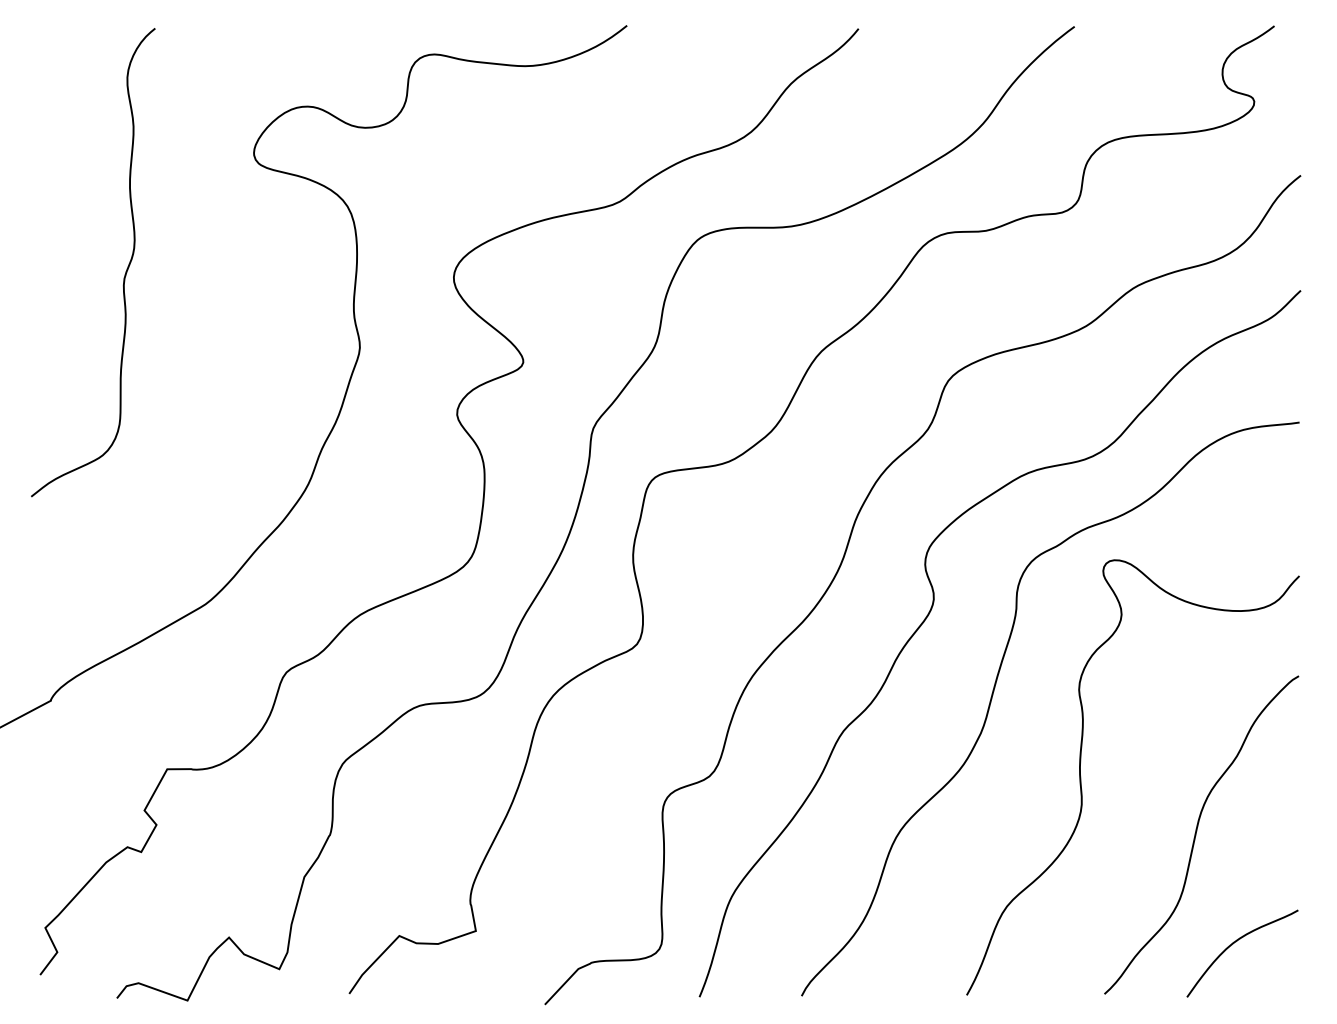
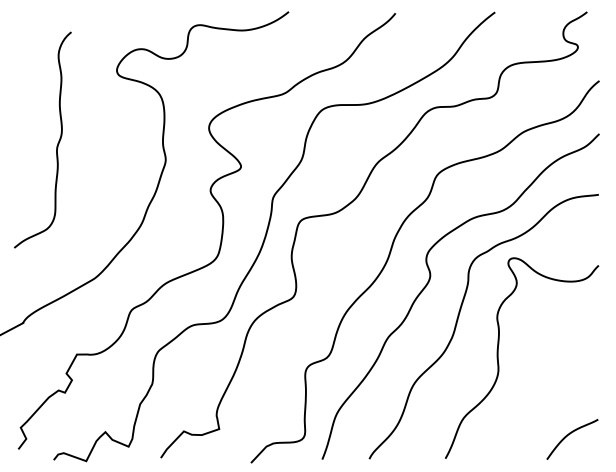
curve: (122, 274) -> (56, 145), moved
curve: (1199, 832) -> (552, 383), removed

